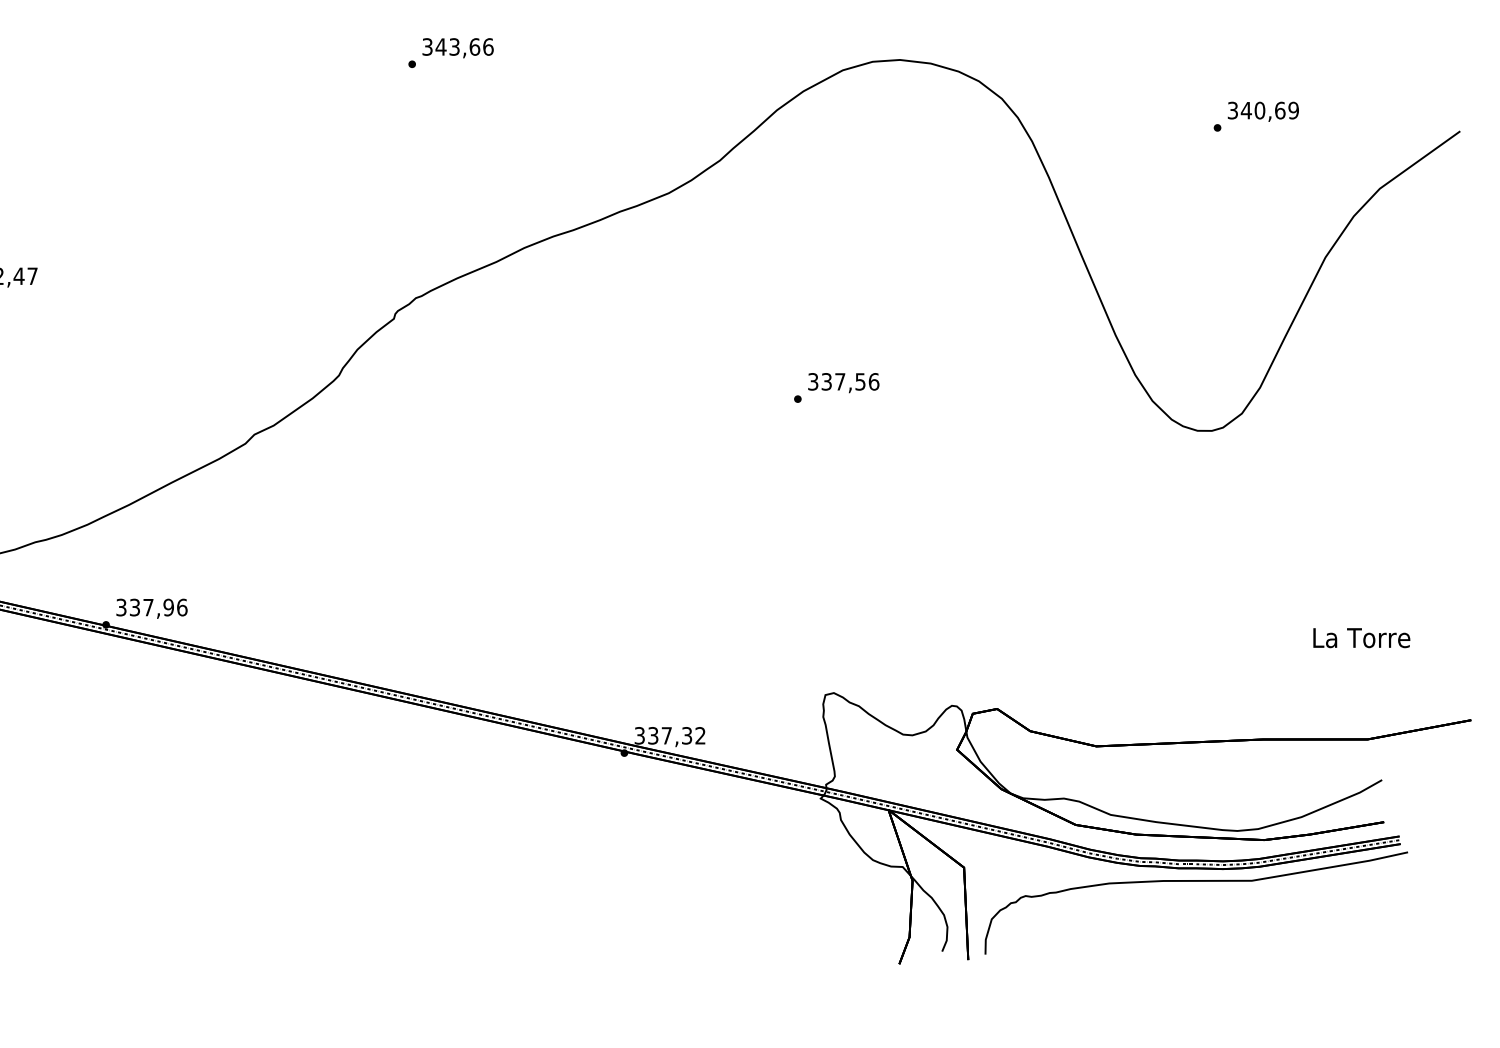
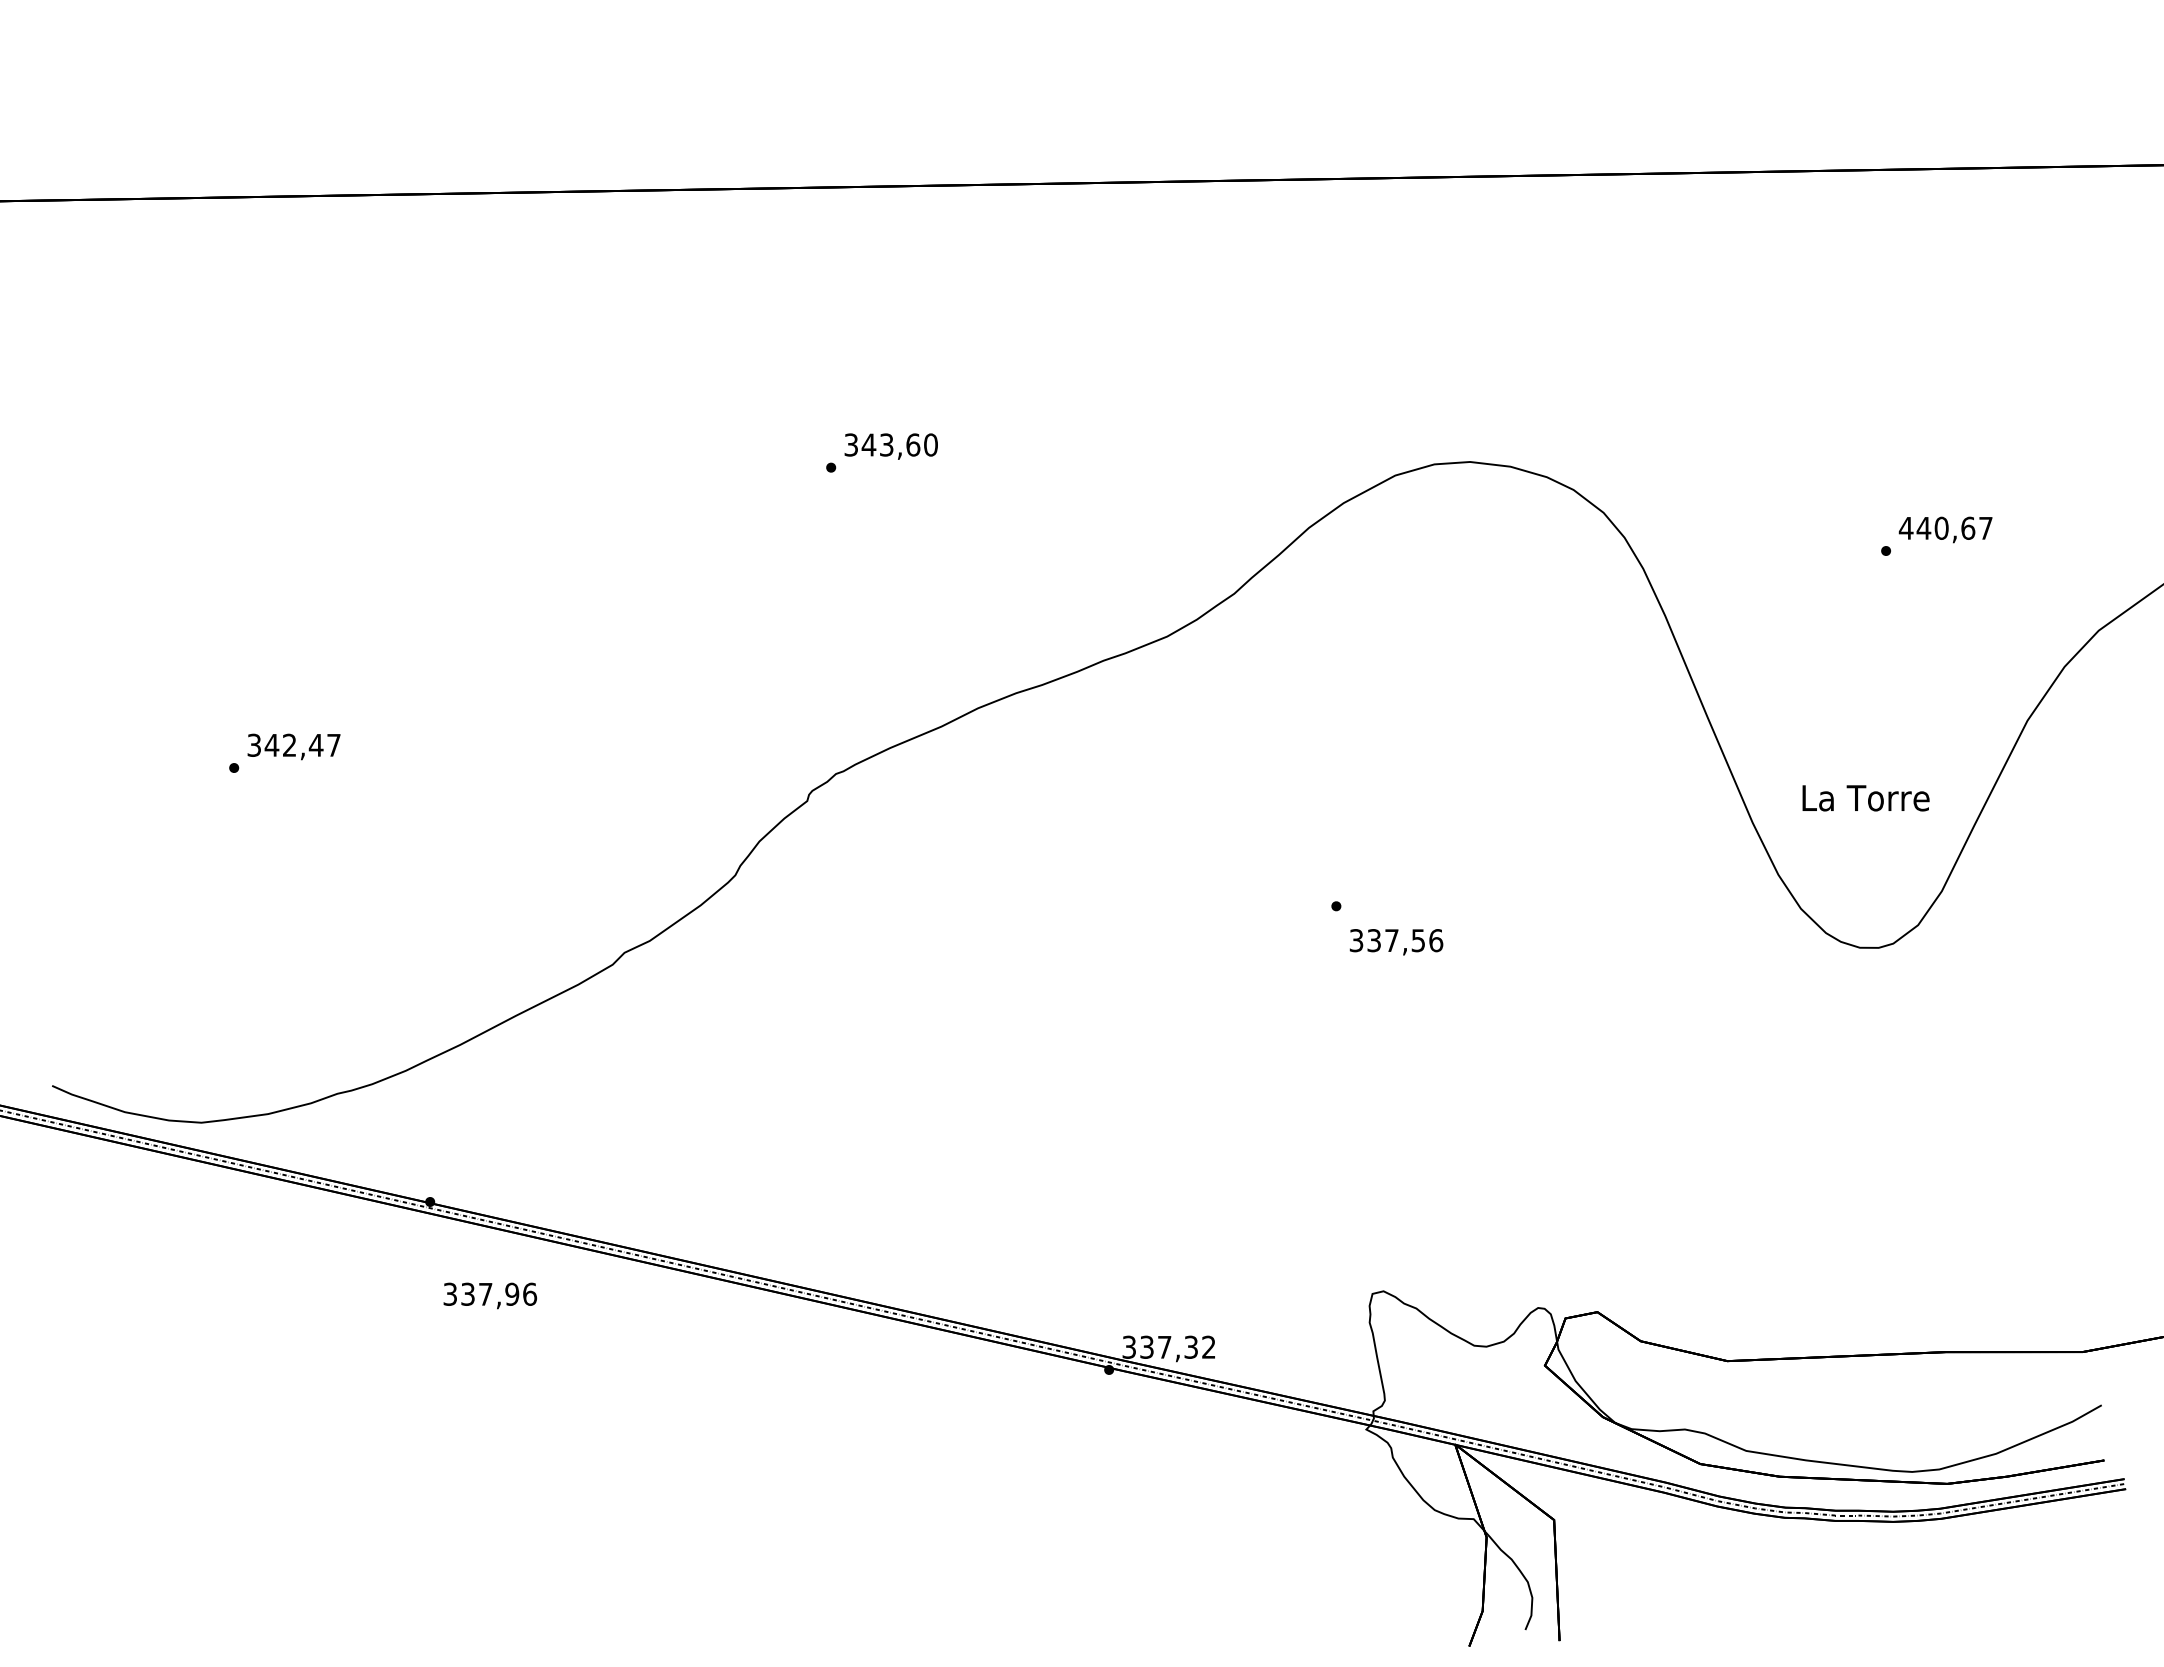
text: (488, 46) -> (931, 444), 343,66 -> 343,60
text: (1262, 109) -> (1945, 527), 340,69 -> 440,67
text: (843, 383) -> (1396, 942), moved
text: (152, 608) -> (490, 1295), moved
text: (1361, 638) -> (1865, 798), moved
curve: (1196, 881) -> (1858, 1538), removed

